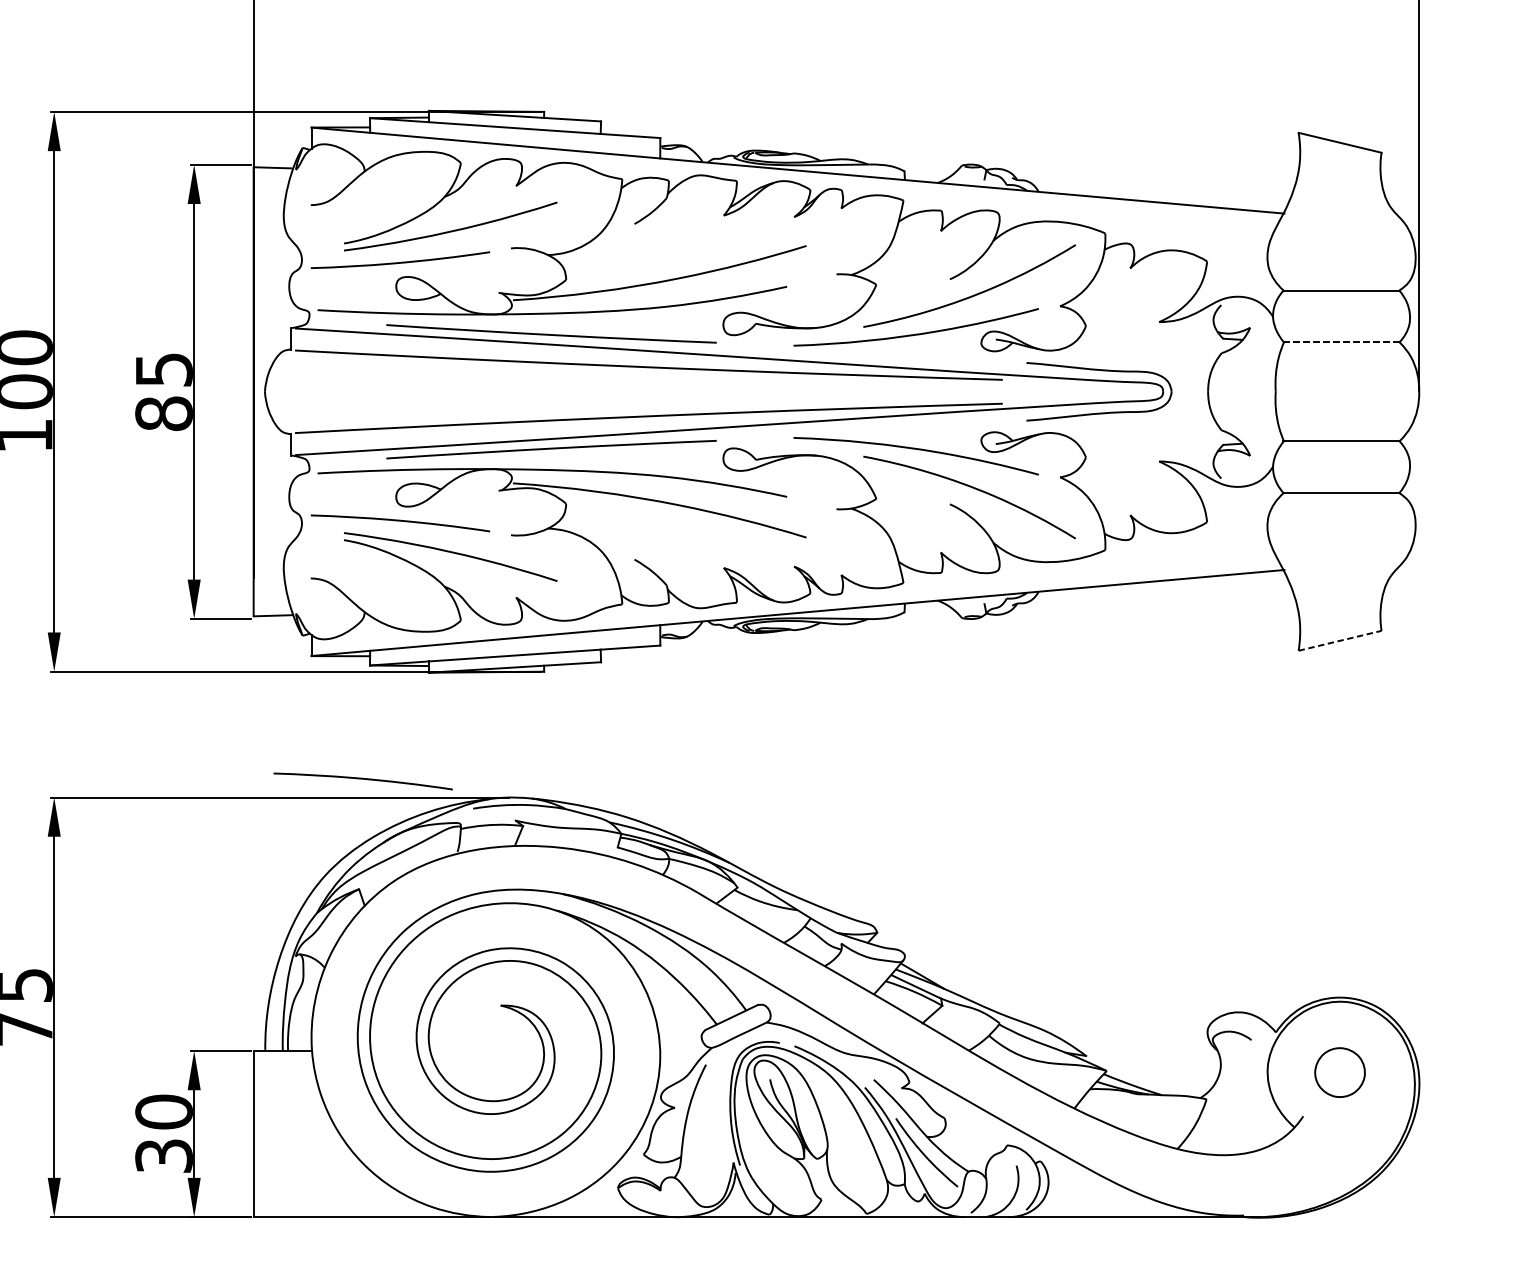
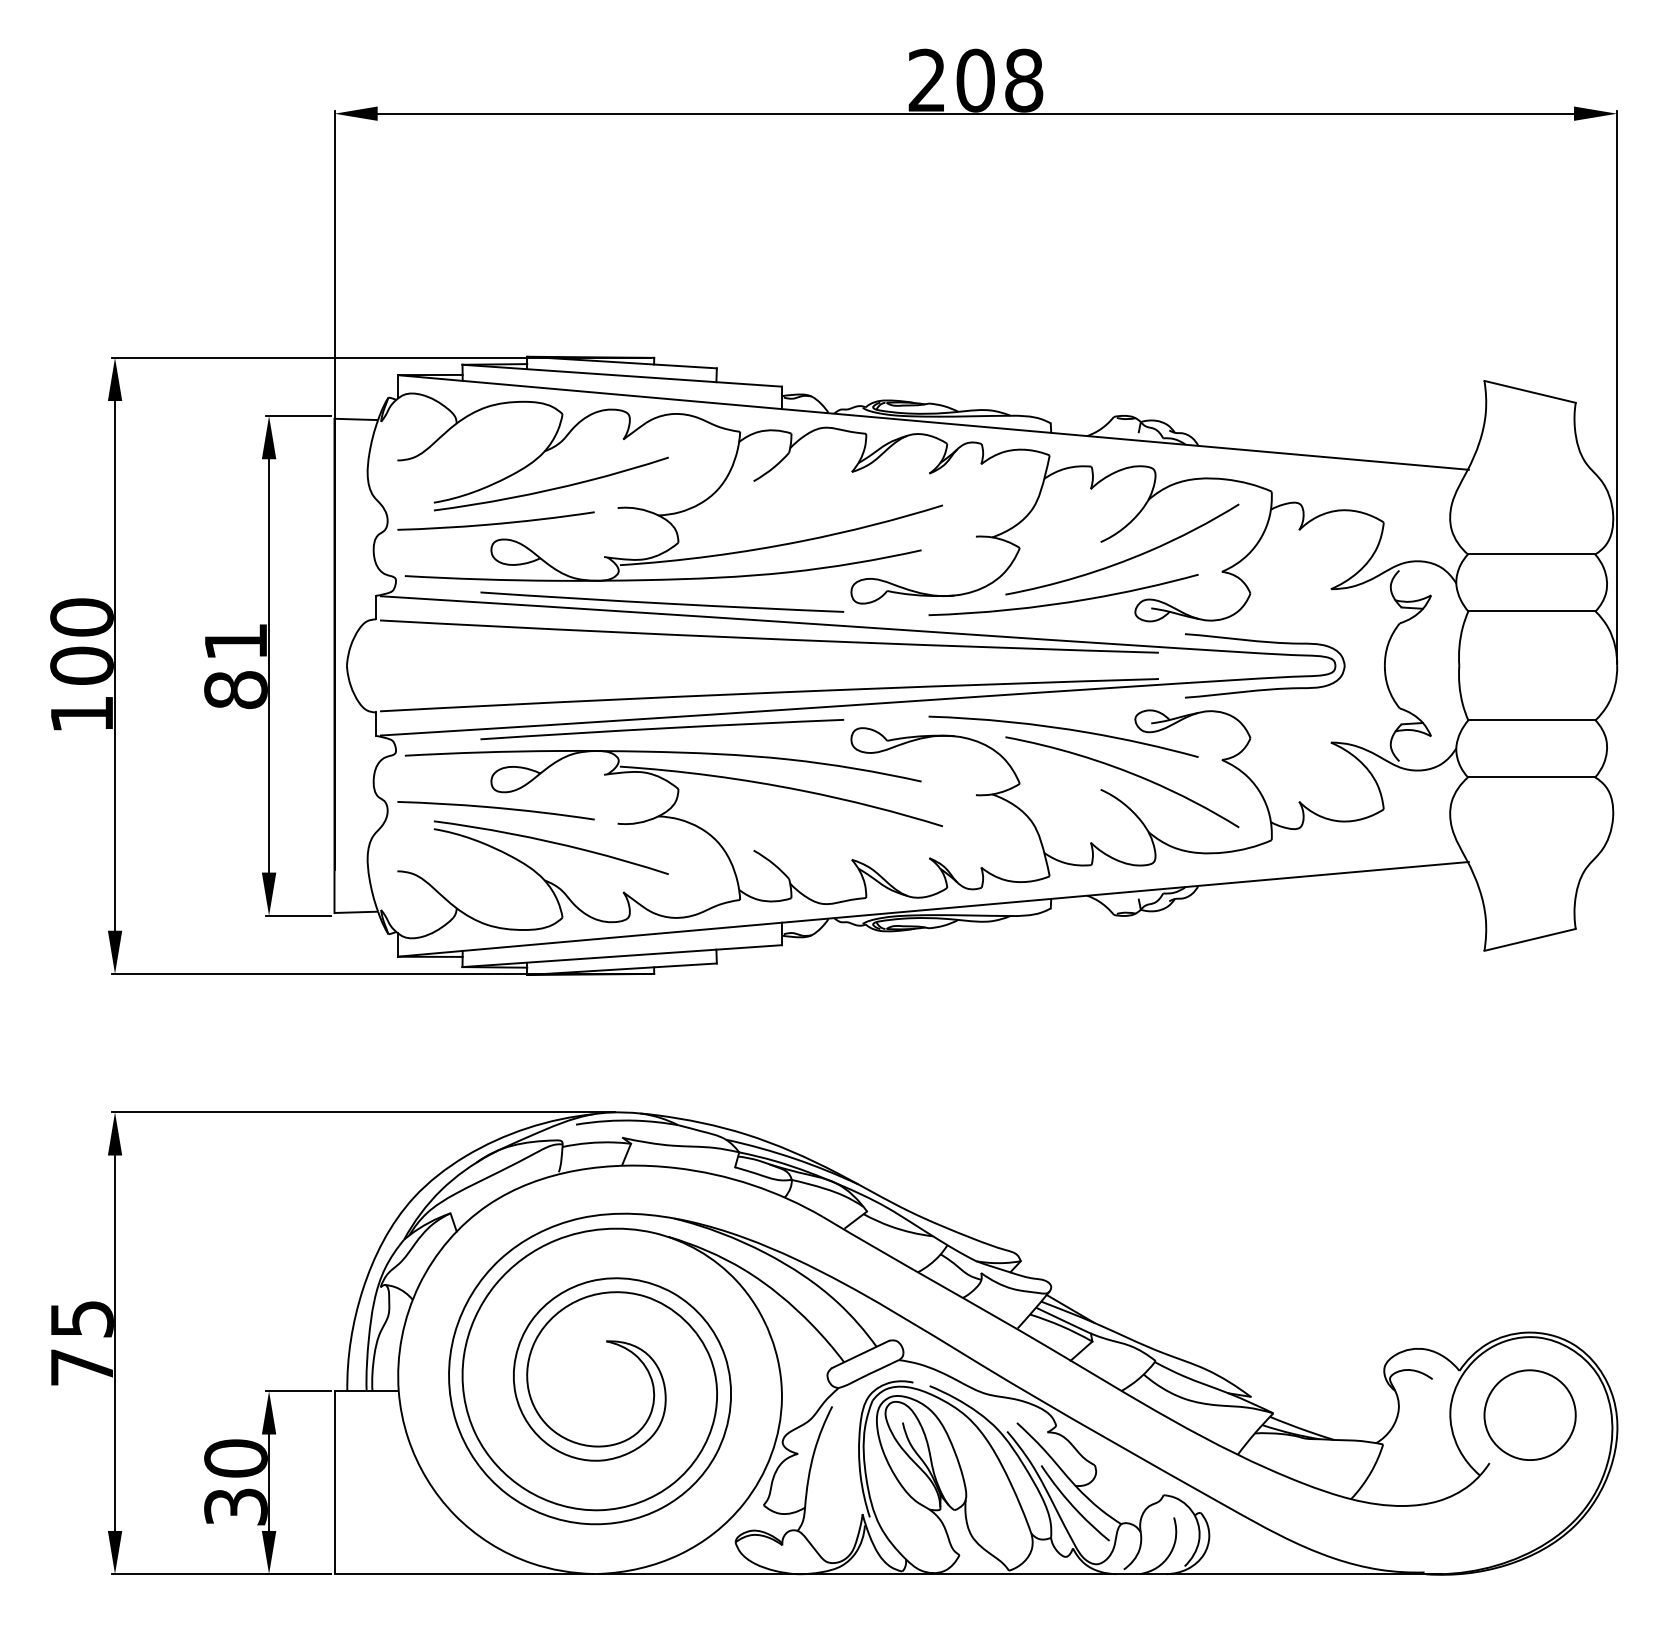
line: (1341, 342) -> (1531, 611), dashed -> solid
text: (164, 369) -> (236, 641), 85 -> 81
line: (1340, 640) -> (1530, 939), dashed -> solid
curve: (362, 779) -> (454, 1092), removed
part: (1339, 1072) -> (1529, 1414), size x1.67

